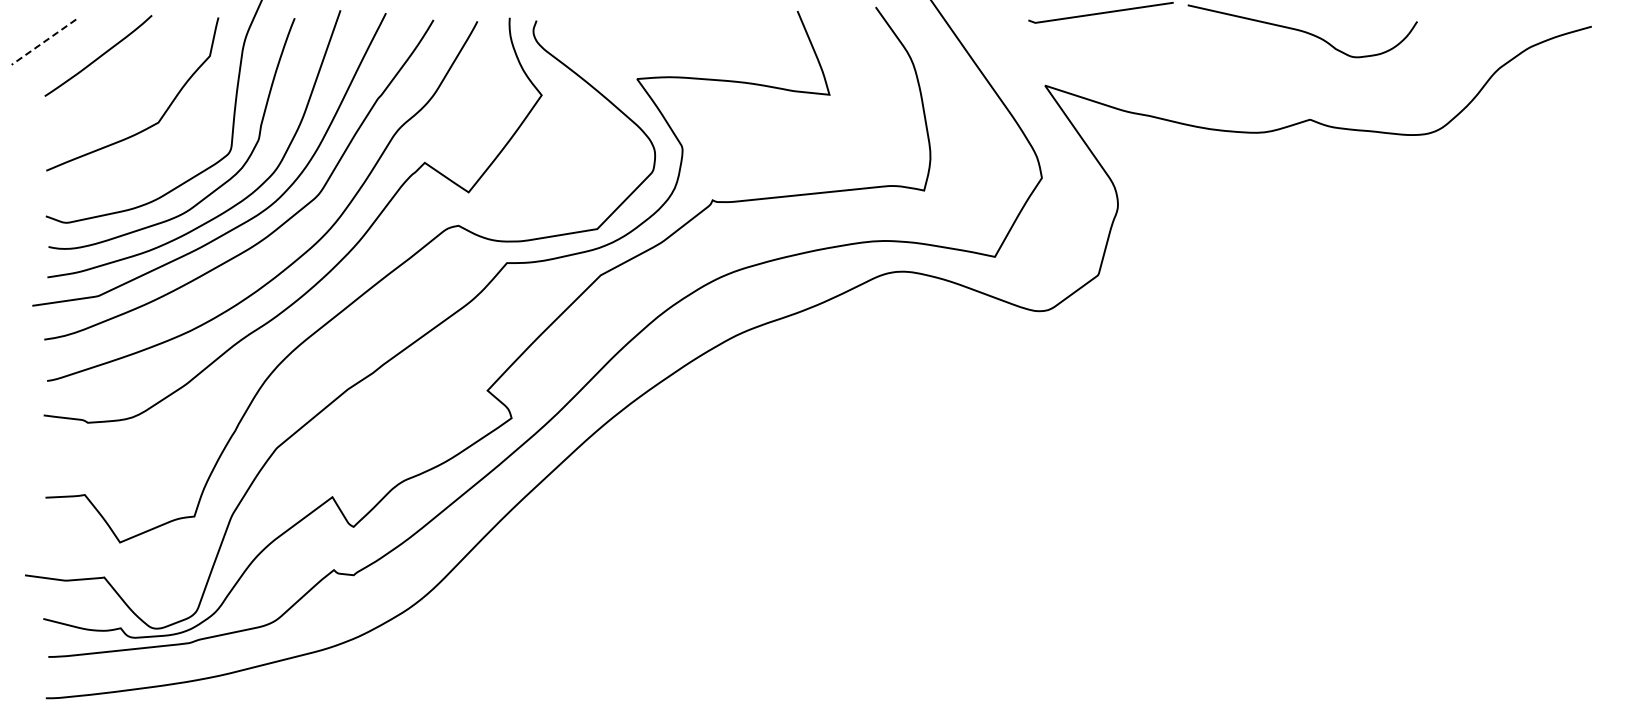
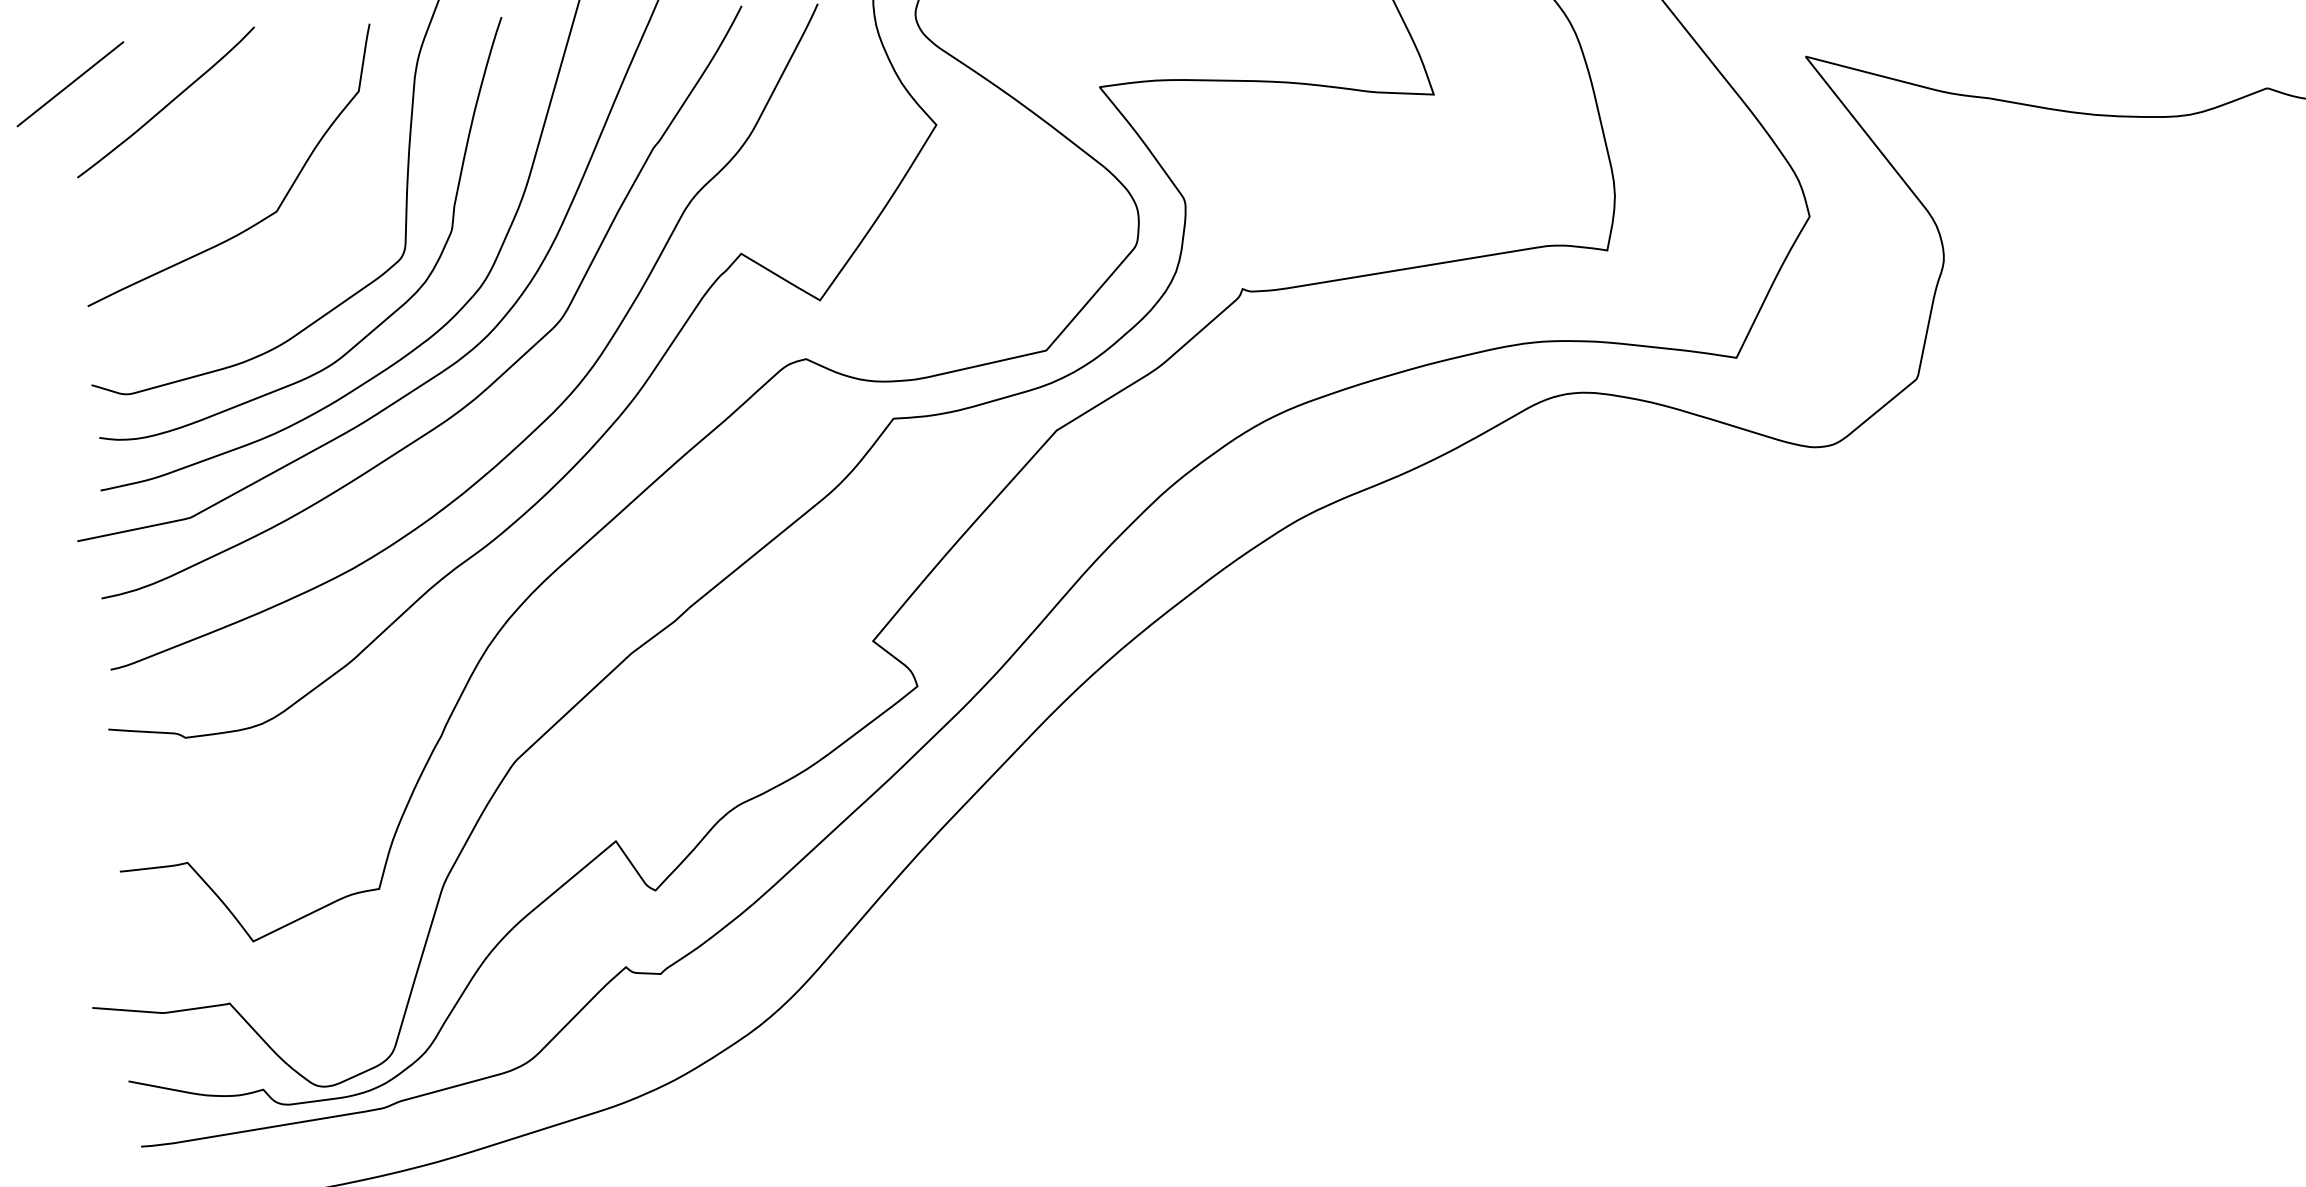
line: (43, 42) -> (69, 84), dashed -> solid

